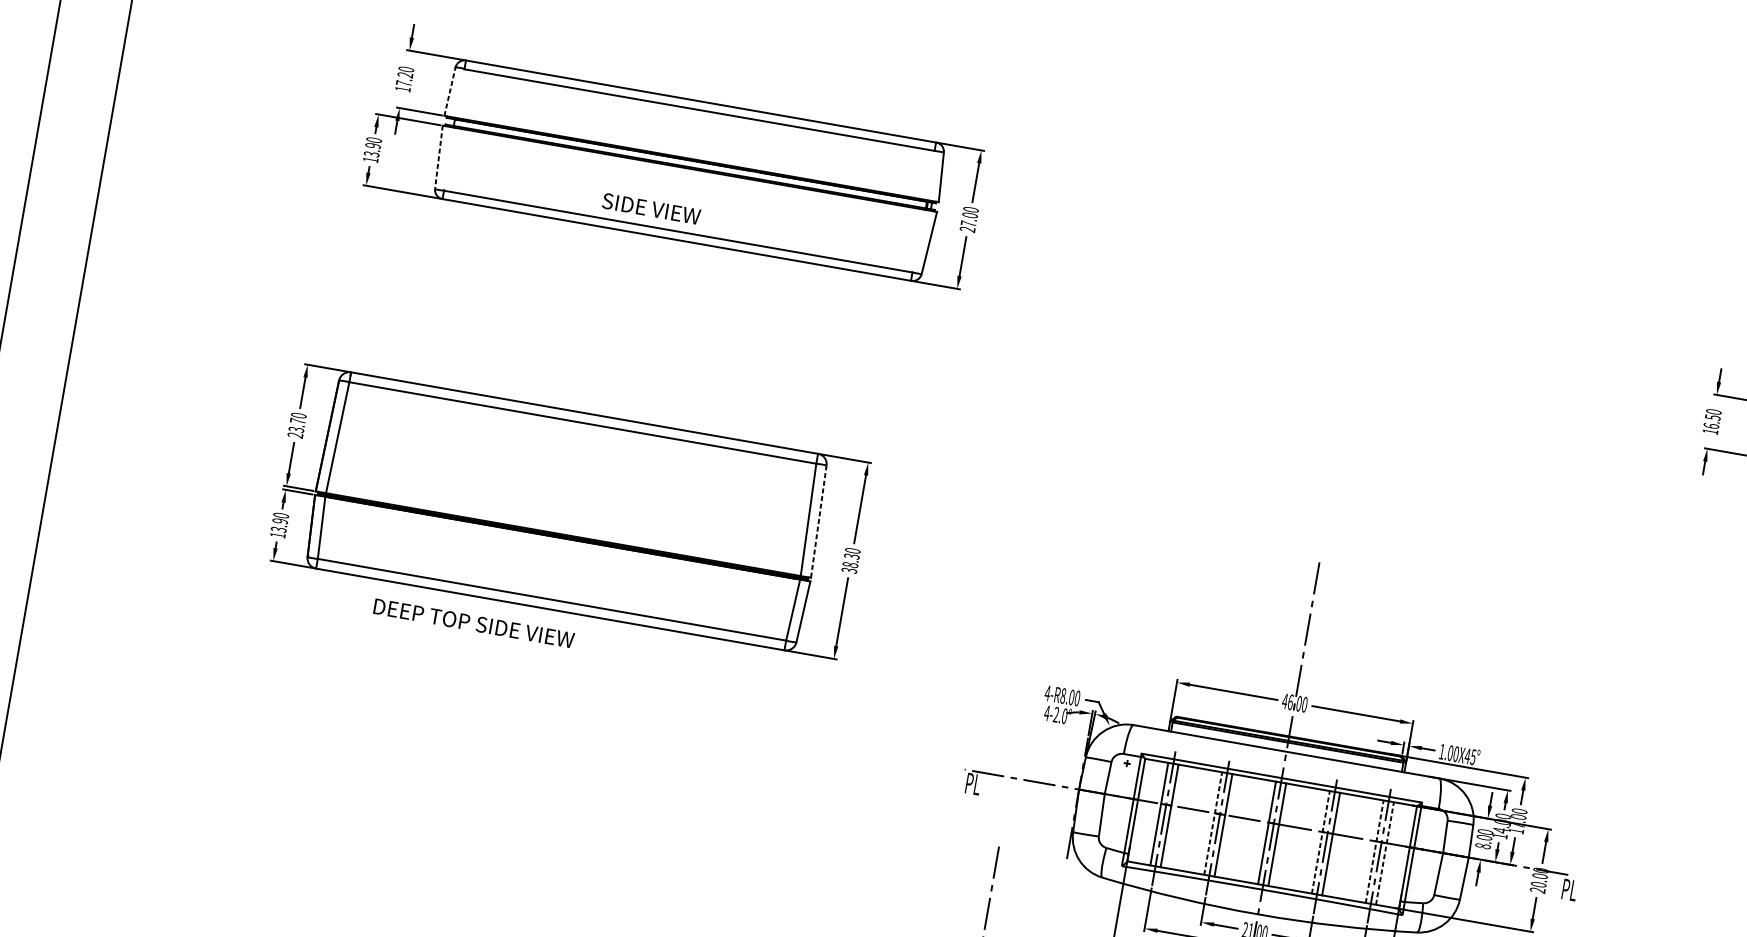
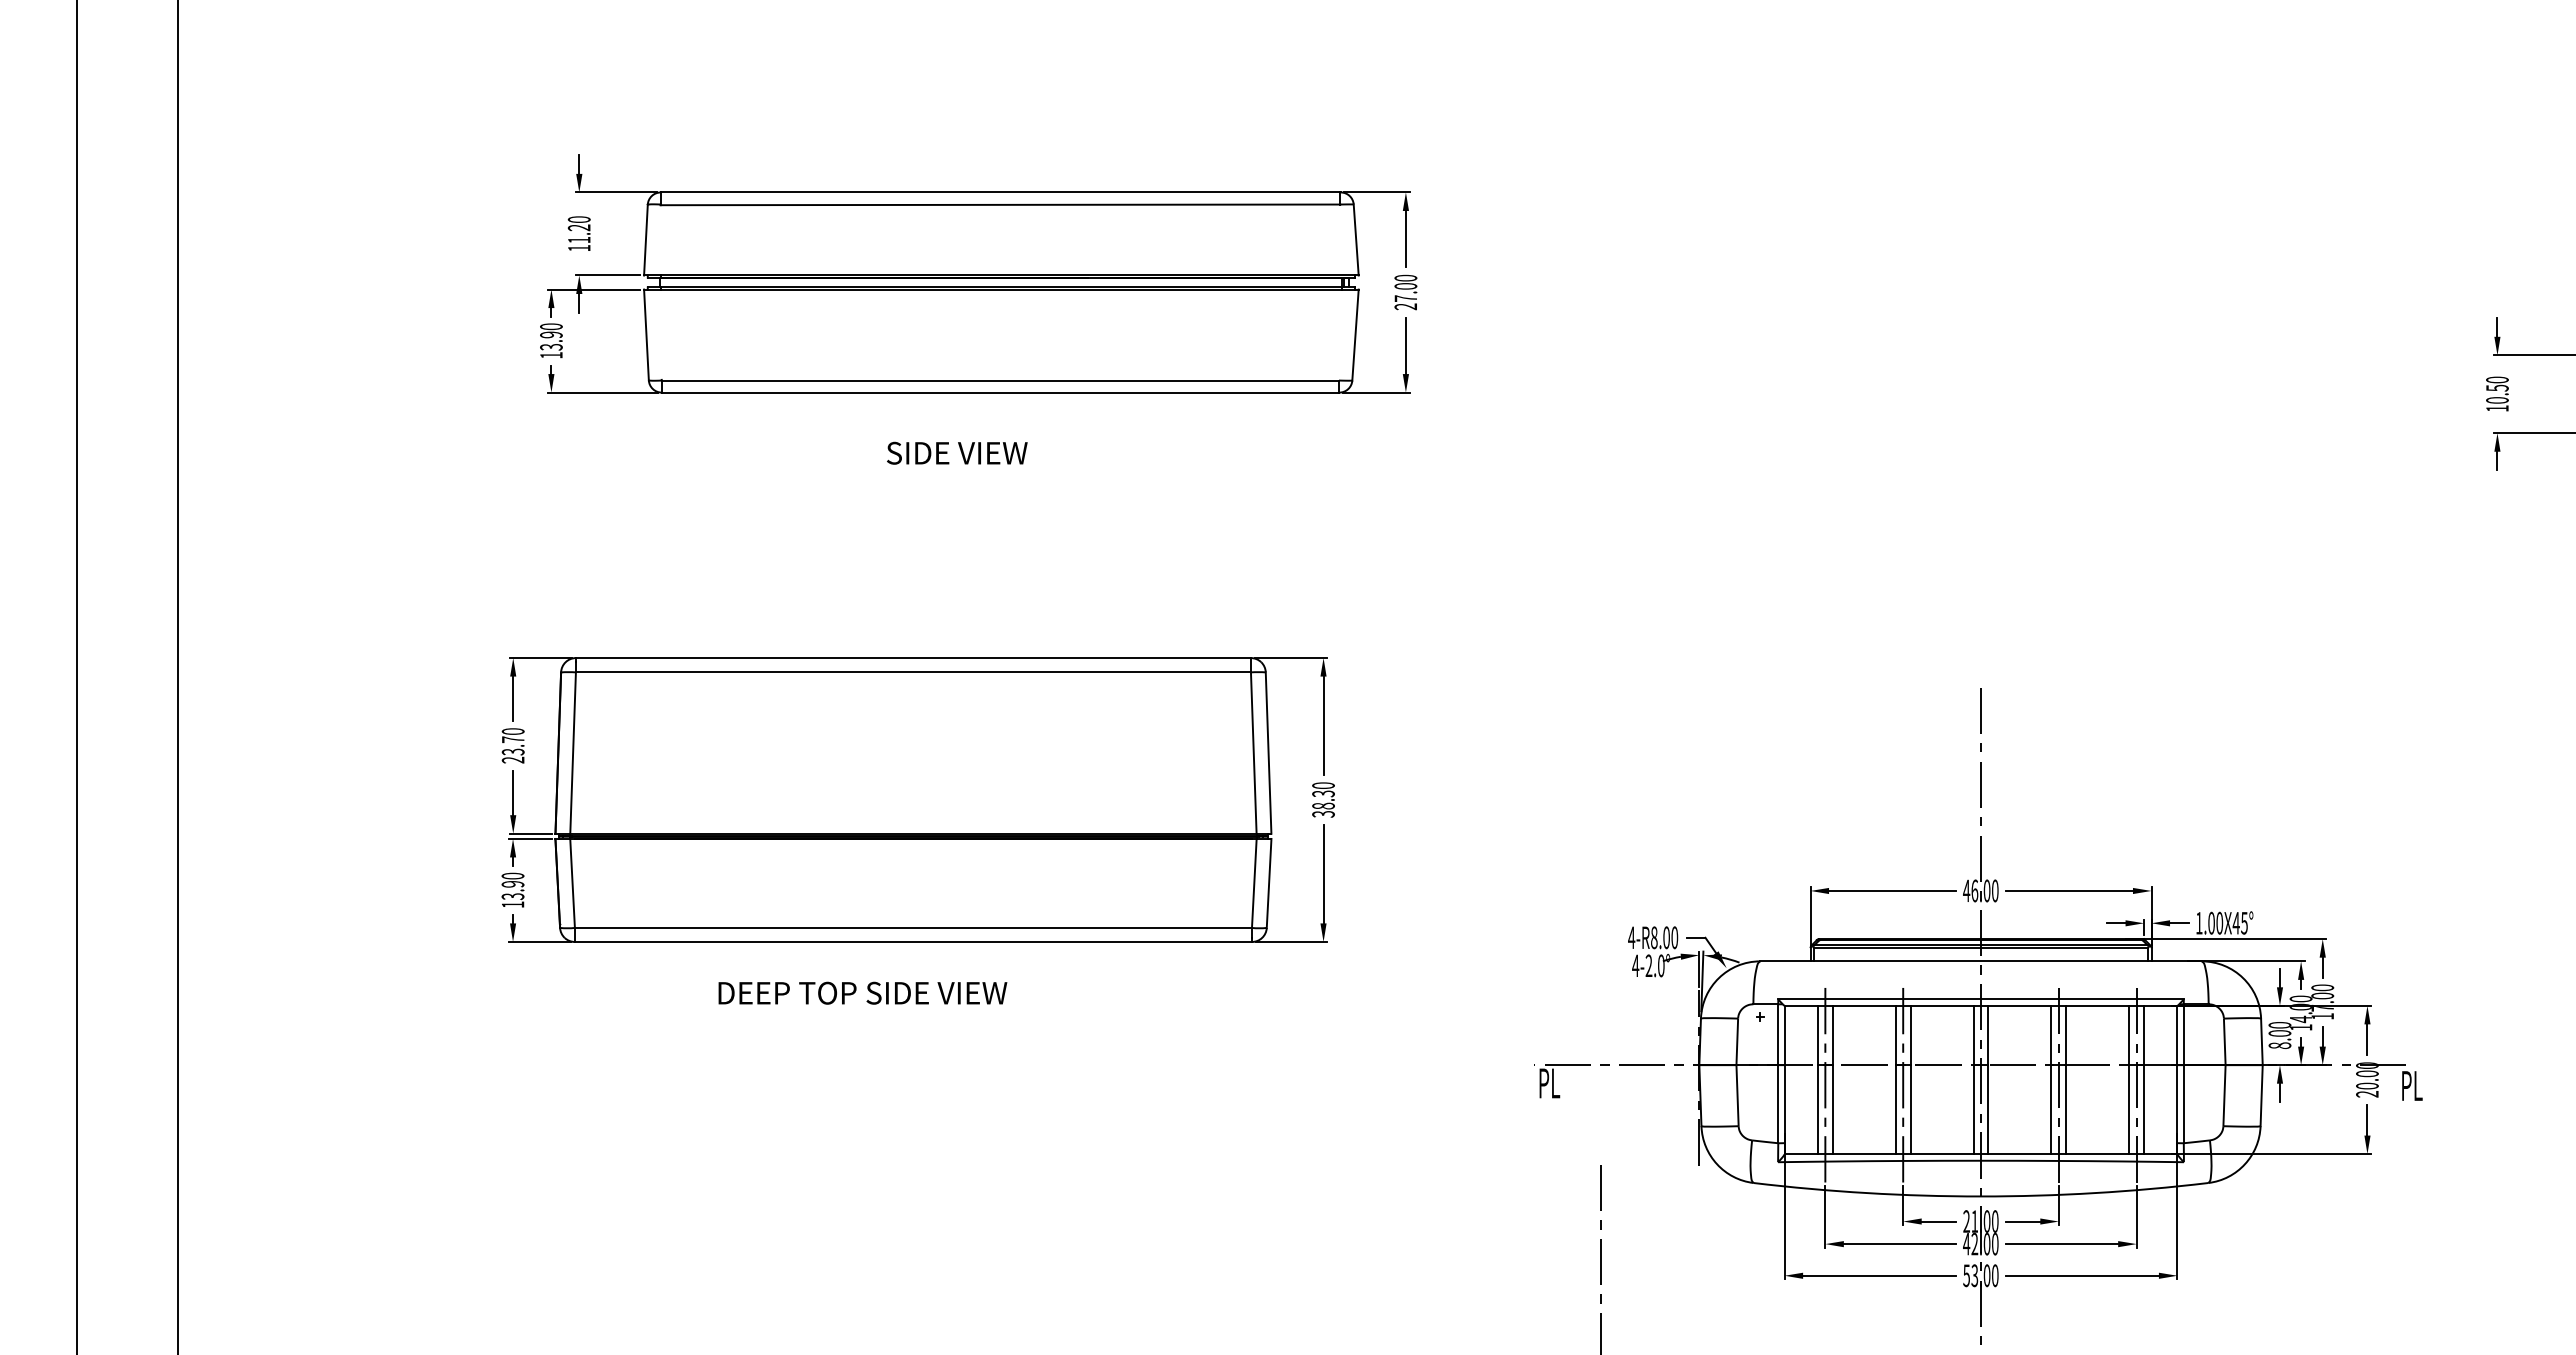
text: (404, 83) -> (579, 239), 17.20 -> 11.20
line: (449, 91) -> (645, 239), dashed -> solid
line: (438, 157) -> (646, 335), dashed -> solid
text: (651, 208) -> (957, 452), moved
text: (1711, 426) -> (2497, 400), 16.50 -> 10.50
line: (818, 521) -> (1268, 753), dashed -> solid
text: (473, 622) -> (862, 992), moved
line: (1213, 823) -> (1895, 1079), dashed -> solid
line: (1320, 842) -> (2051, 1079), dashed -> solid
line: (1374, 851) -> (2129, 1079), dashed -> solid
line: (1385, 853) -> (2144, 1079), dashed -> solid

